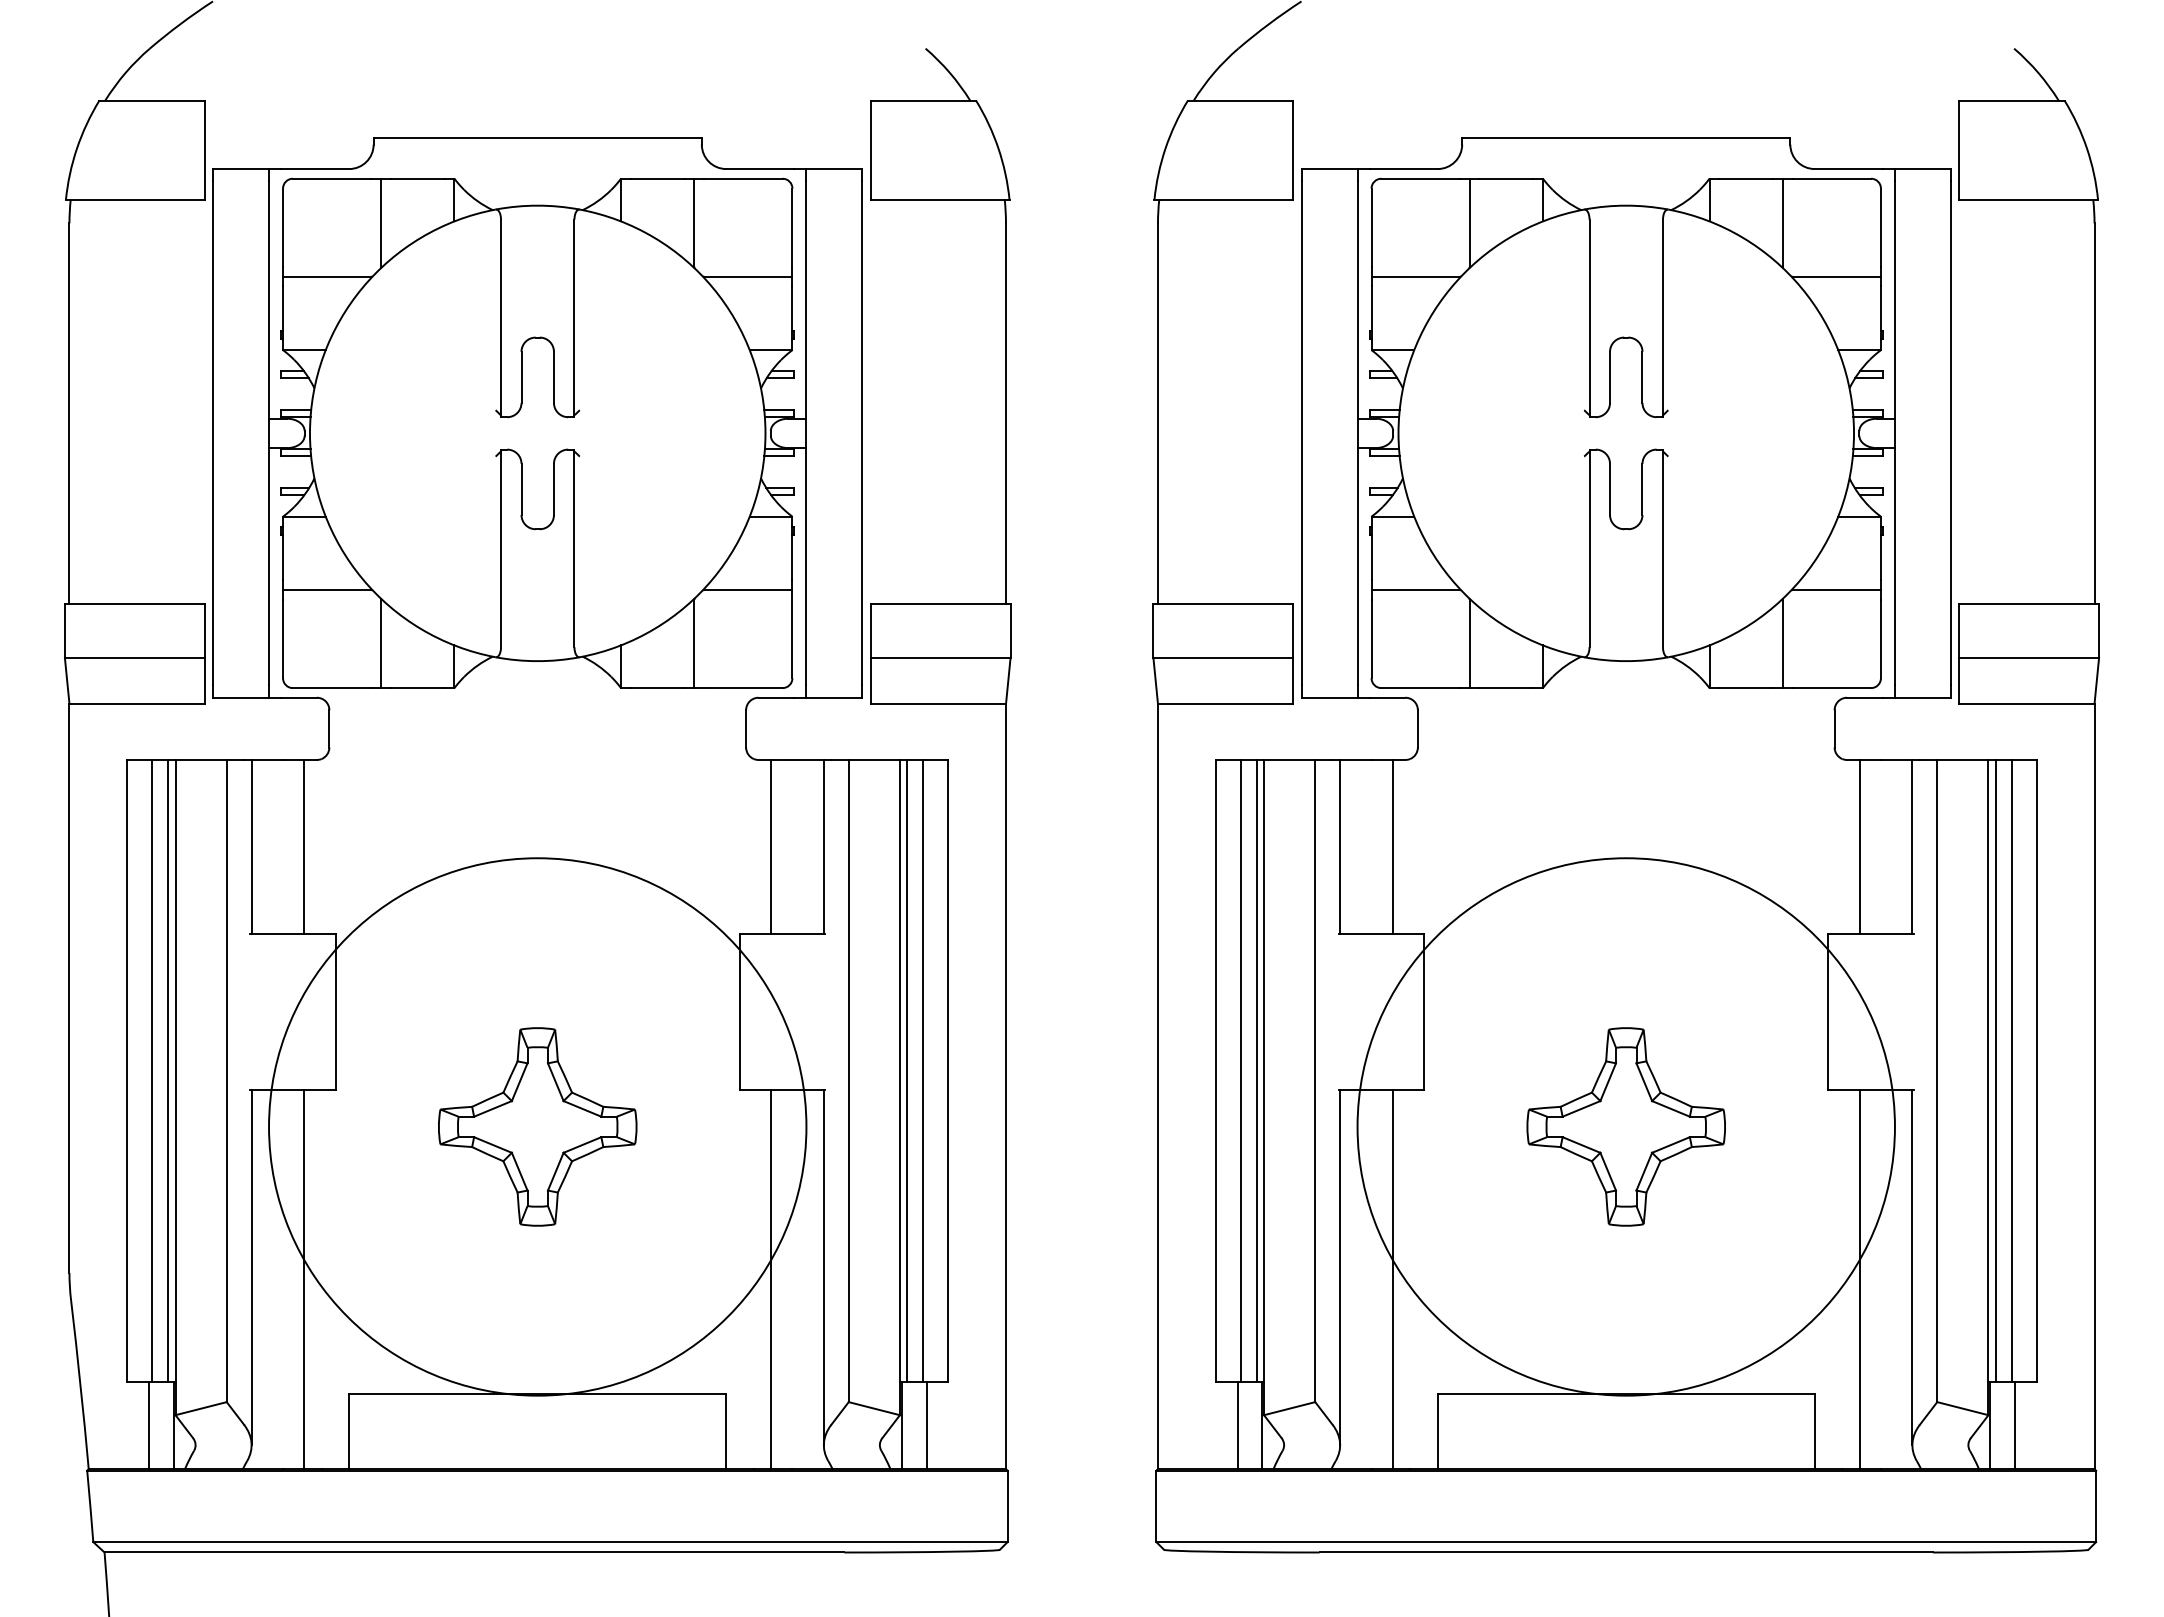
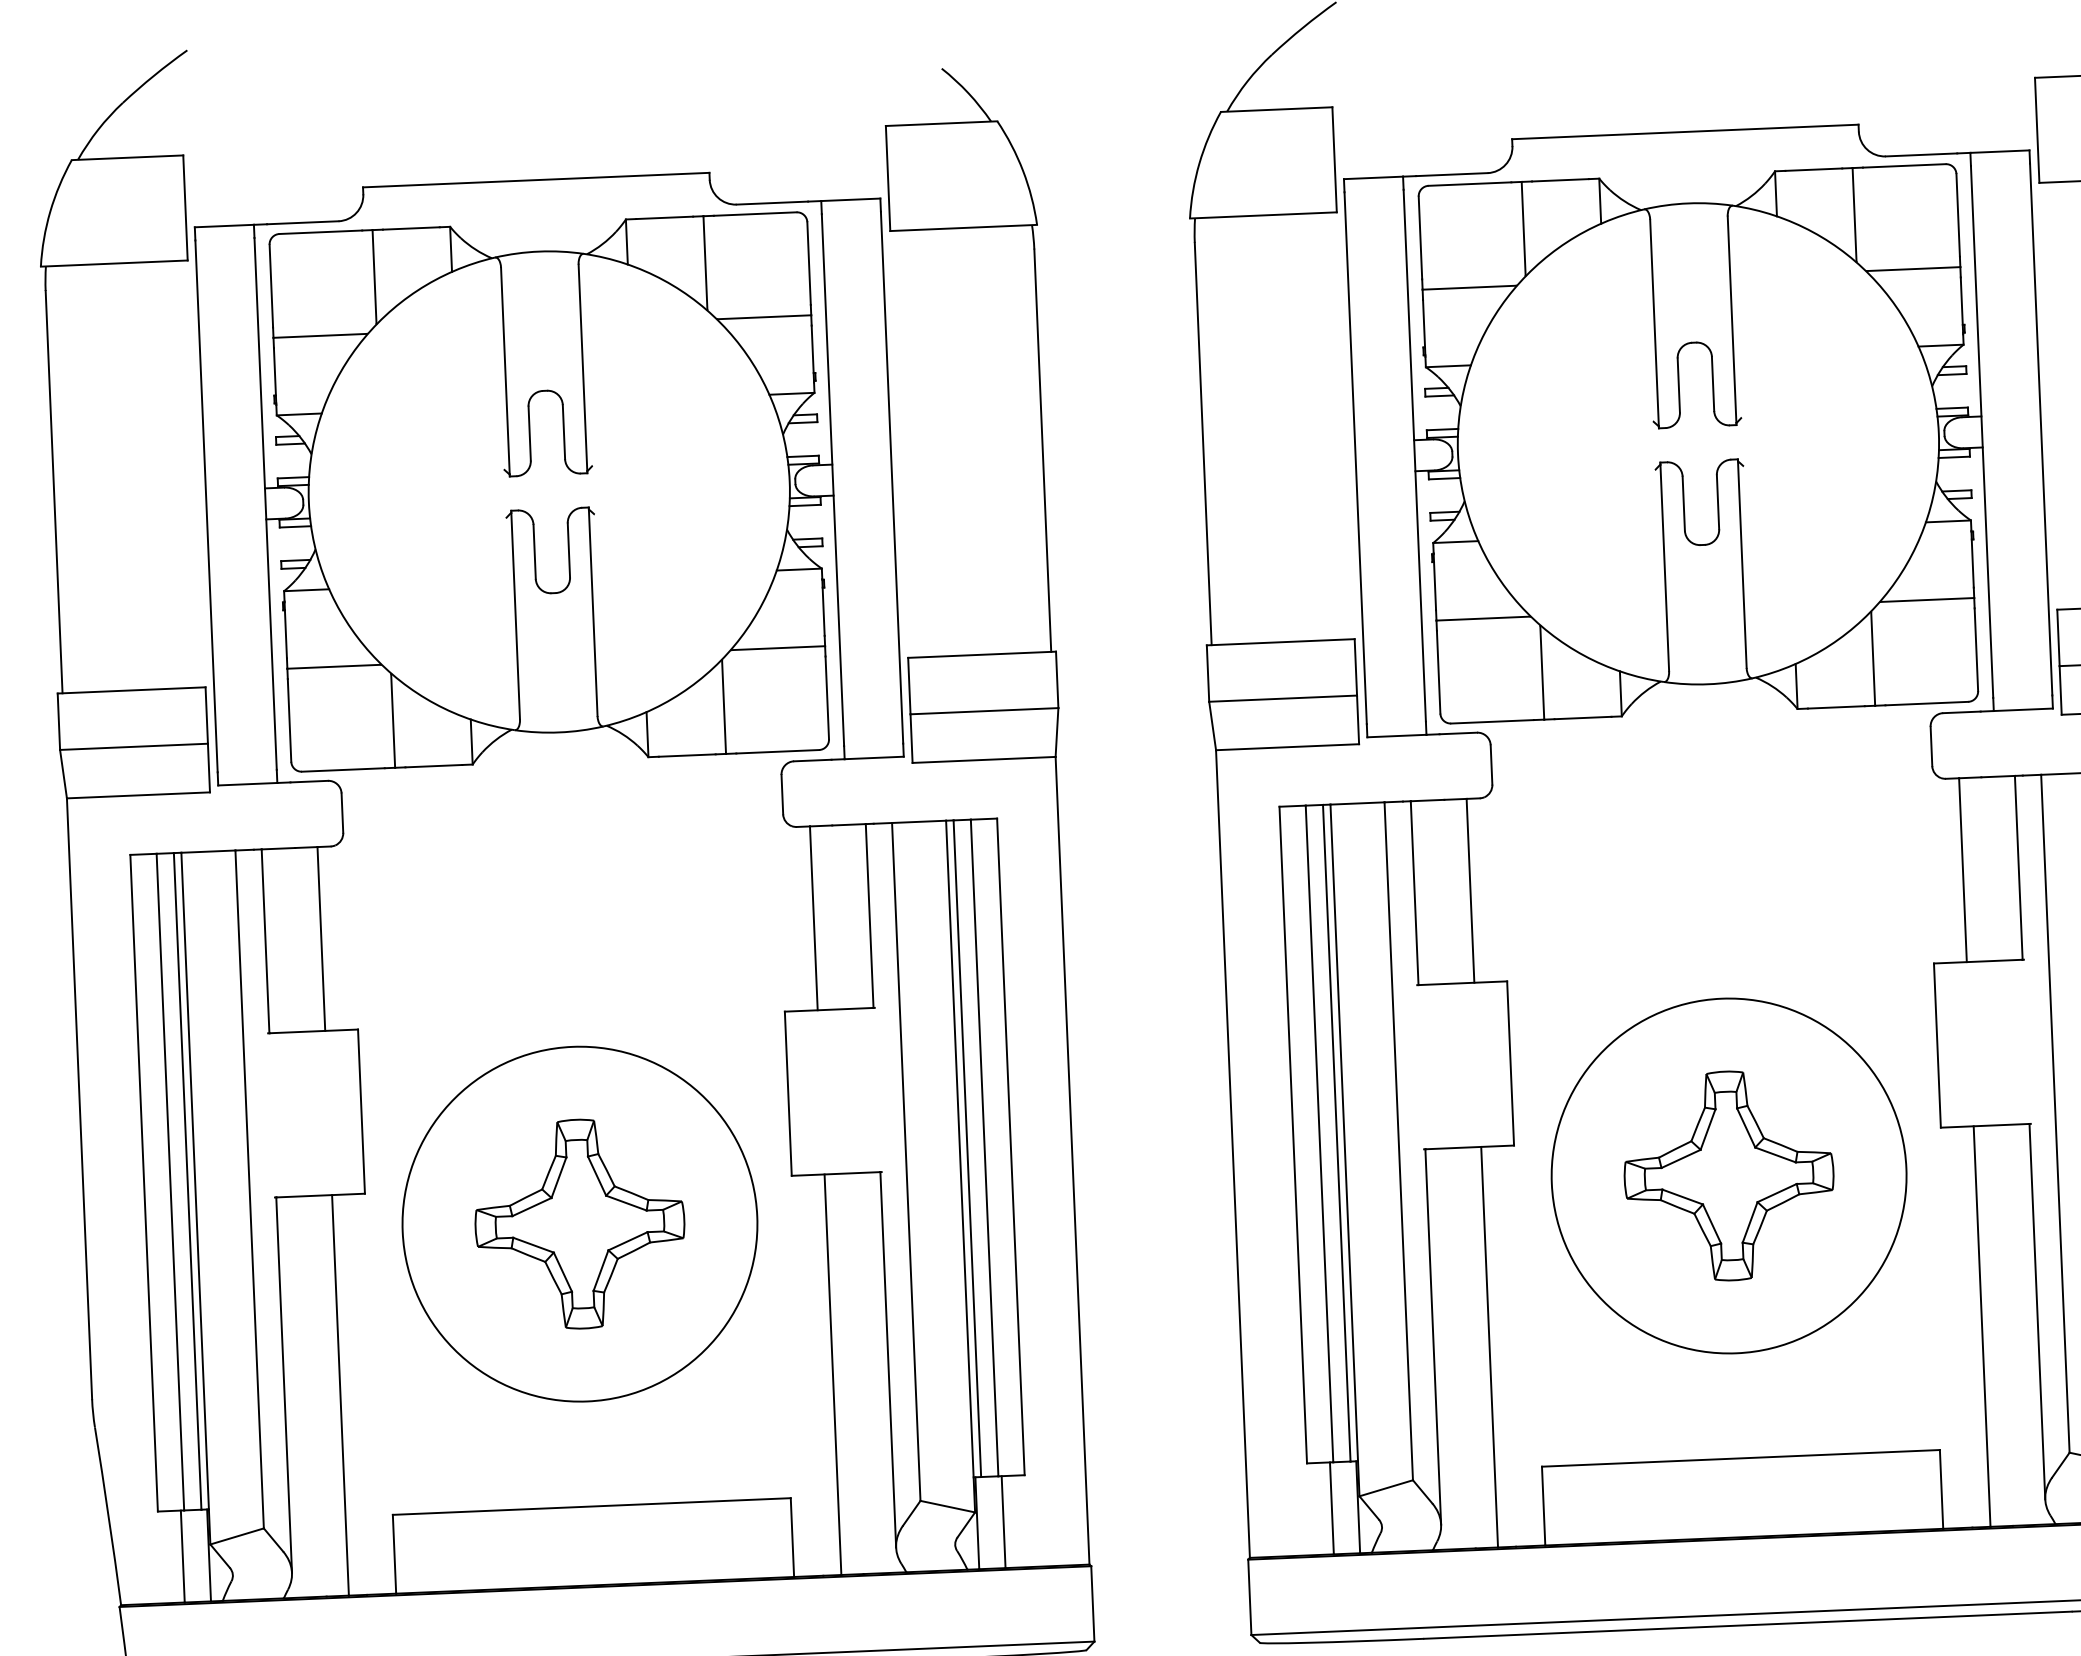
circle: (537, 1126) -> (579, 1223), size x0.62
circle: (1626, 1126) -> (1729, 1175), size x0.62

